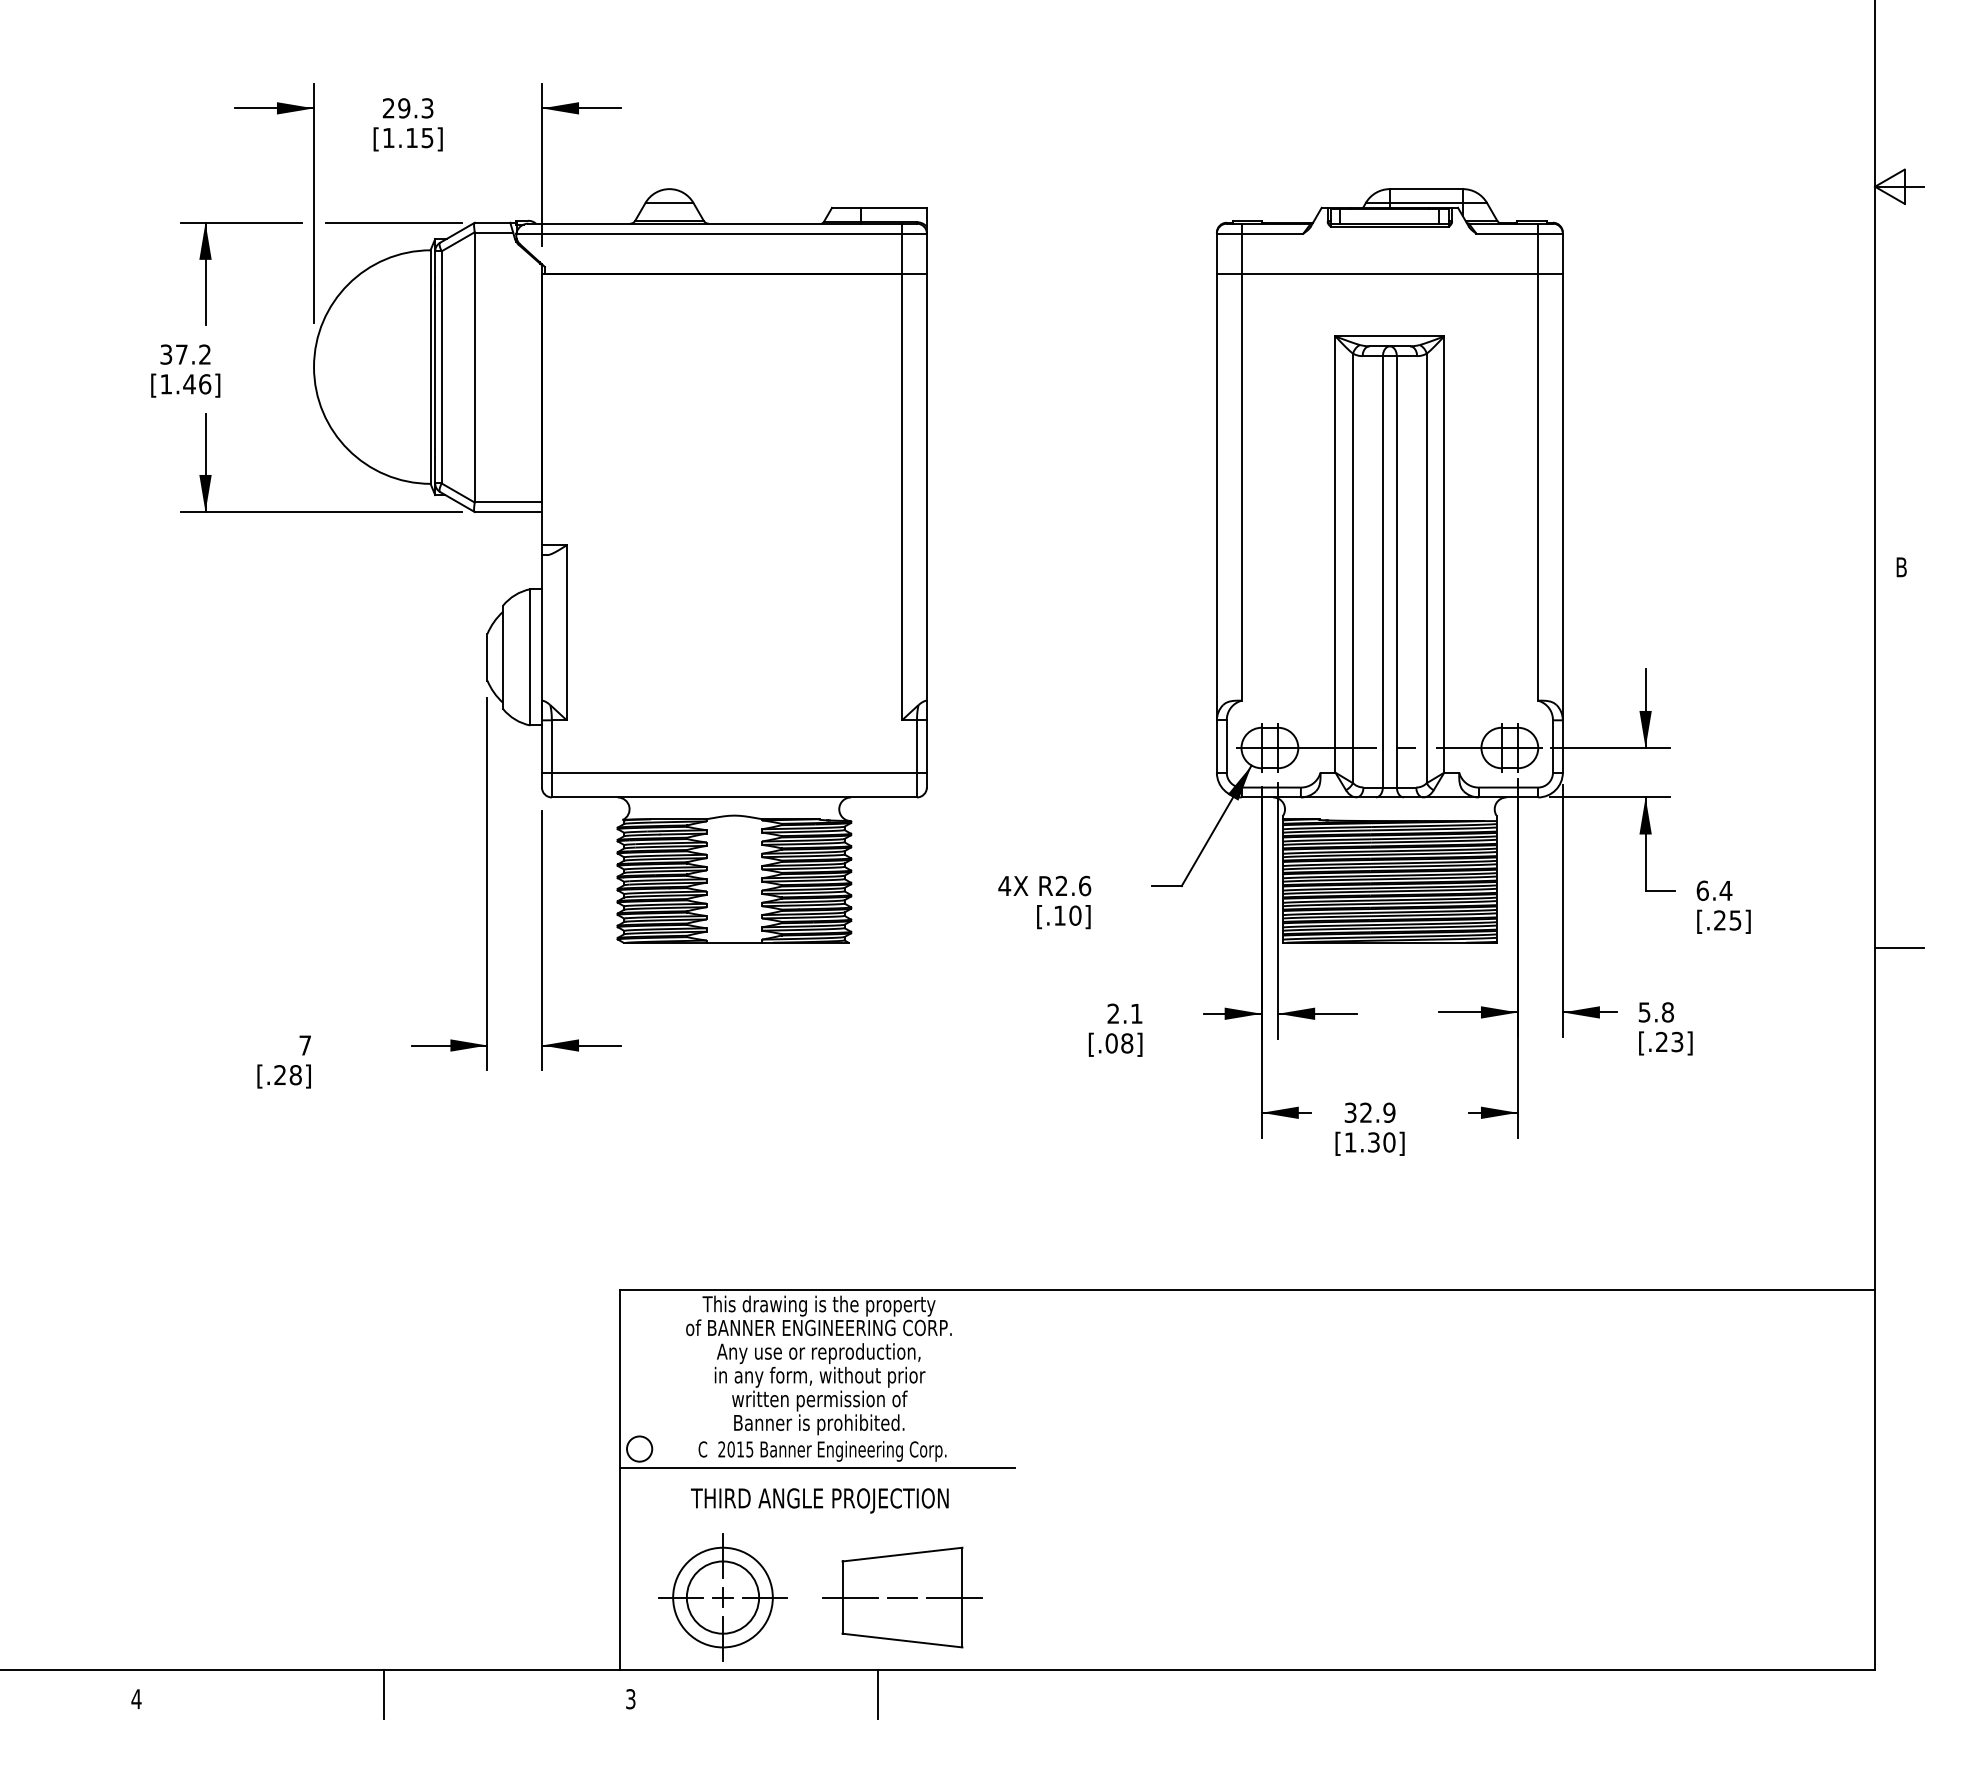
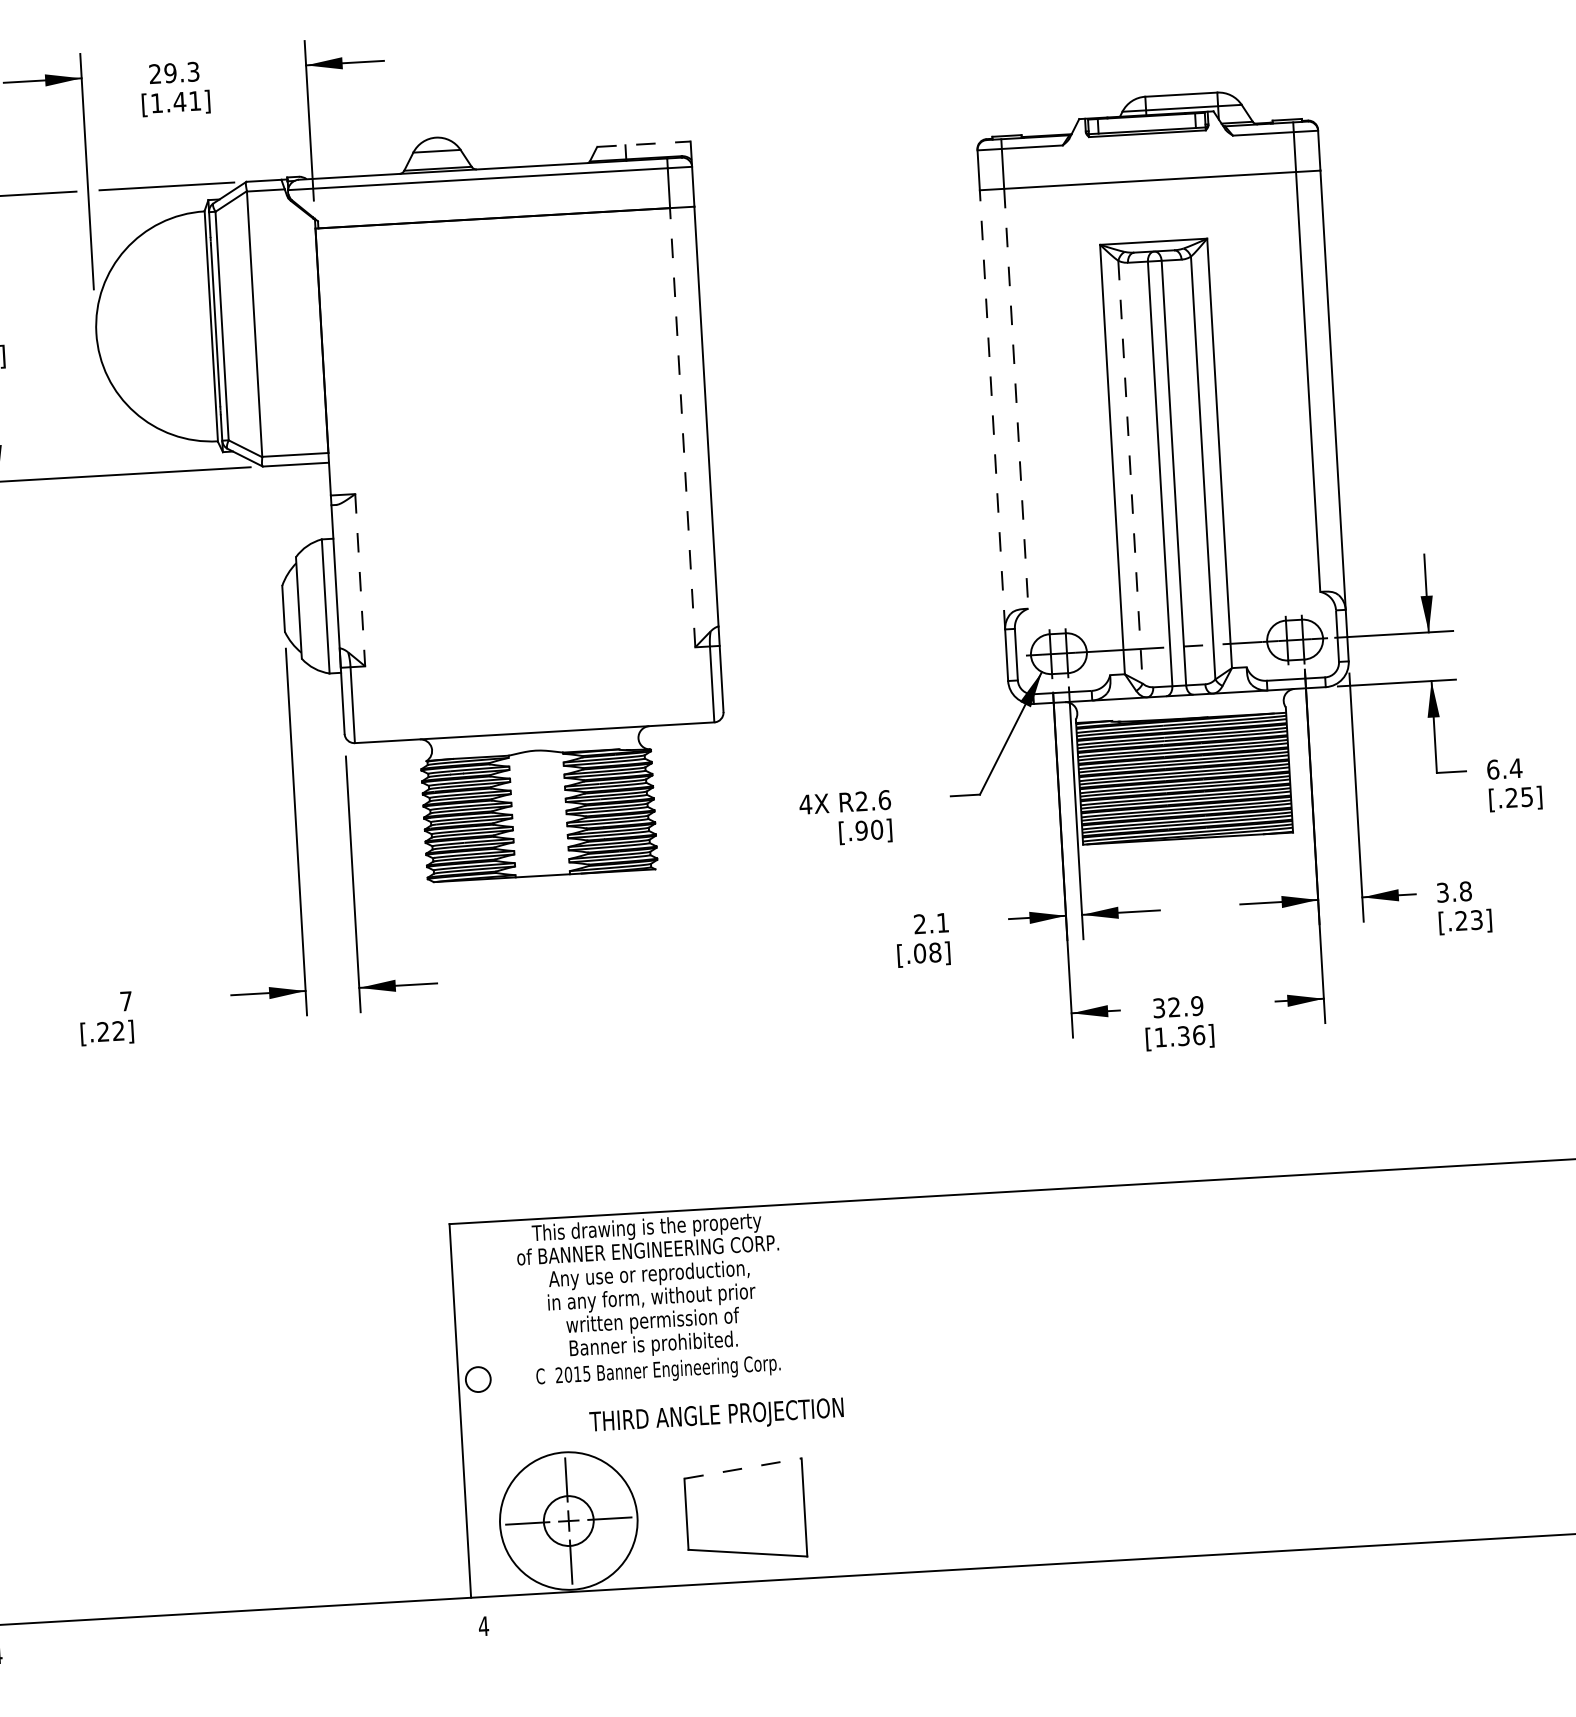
text: (419, 138) -> (187, 102), [1.15] -> [1.41]
line: (879, 207) -> (643, 143), solid -> dashed
line: (1241, 487) -> (1016, 398), solid -> dashed
line: (902, 496) -> (683, 426), solid -> dashed
line: (1216, 496) -> (992, 409), solid -> dashed
line: (1352, 568) -> (1130, 472), solid -> dashed
line: (566, 633) -> (360, 580), solid -> dashed
line: (733, 772) -> (532, 708), removed
text: (1059, 915) -> (861, 830), [.10] -> [.90]
text: (1644, 1011) -> (1442, 891), 5.8 -> 3.8
text: (295, 1075) -> (118, 1031), [.28] -> [.22]
text: (1389, 1142) -> (1199, 1035), [1.30] -> [1.36]
line: (817, 1467) -> (654, 1387), removed
text: (819, 1500) -> (716, 1416), moved
line: (902, 1554) -> (743, 1468), solid -> dashed
circle: (722, 1597) -> (568, 1520), size x0.7
circle: (722, 1597) -> (568, 1520), size x1.4
line: (849, 1597) -> (693, 1513), removed
line: (902, 1597) -> (745, 1510), removed
line: (954, 1597) -> (796, 1507), removed
line: (383, 1693) -> (240, 1634), removed
line: (878, 1693) -> (727, 1606), removed
text: (630, 1699) -> (483, 1626), 3 -> 4

